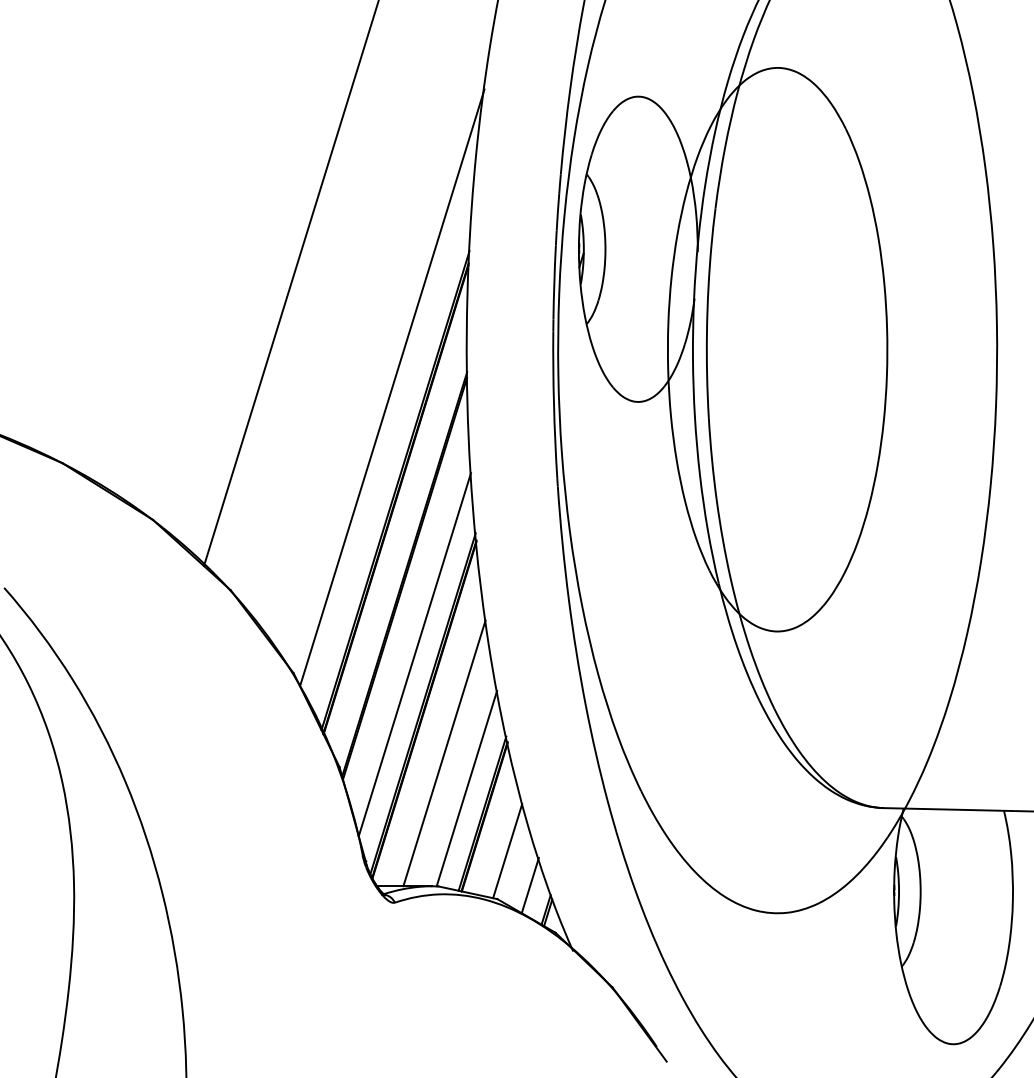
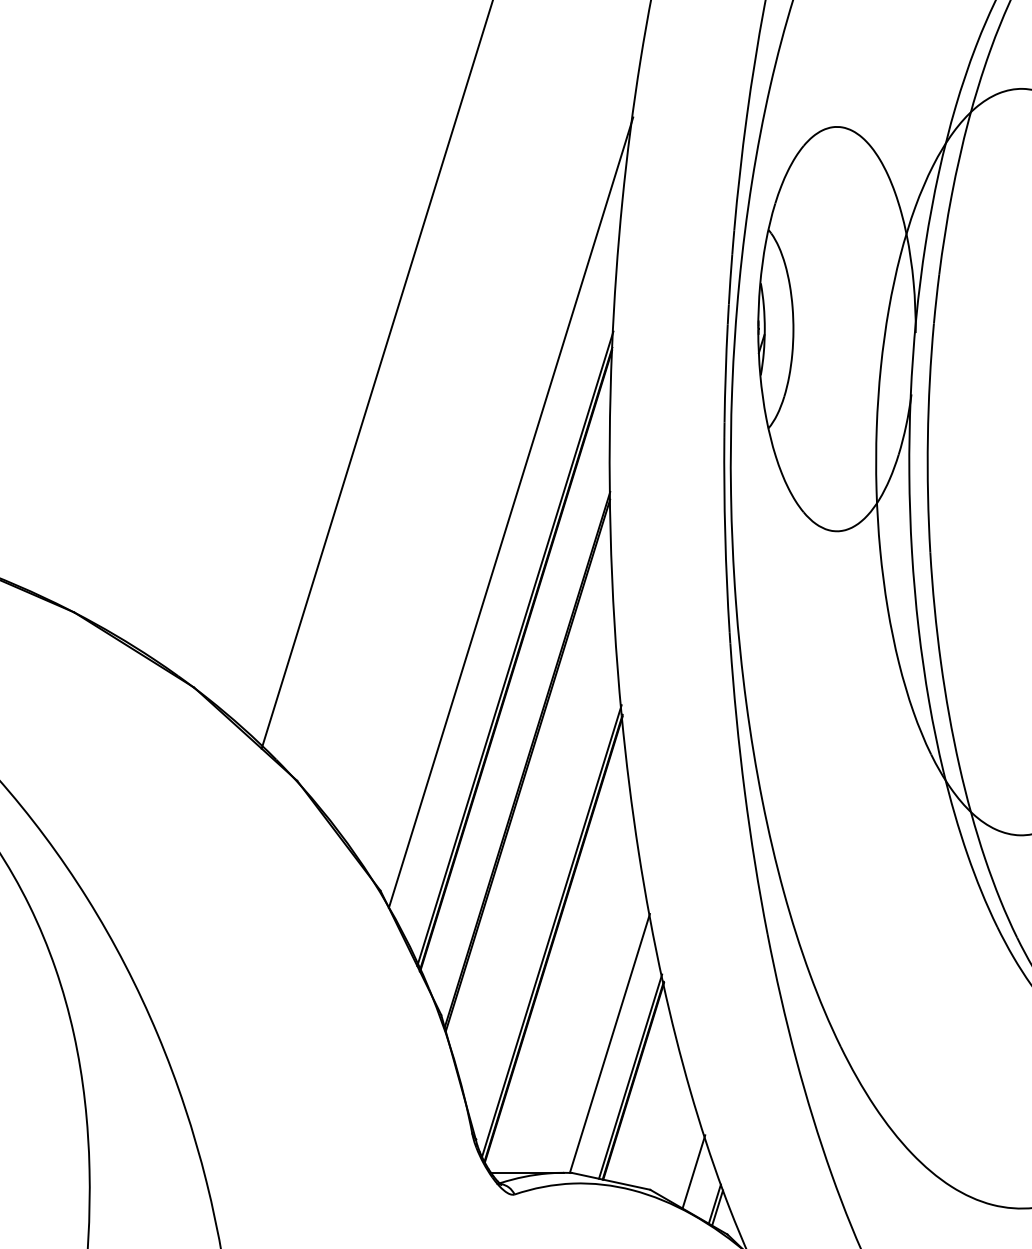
line: (414, 654) -> (540, 865), removed
line: (444, 753) -> (580, 996), removed
line: (507, 851) -> (663, 1126), removed

